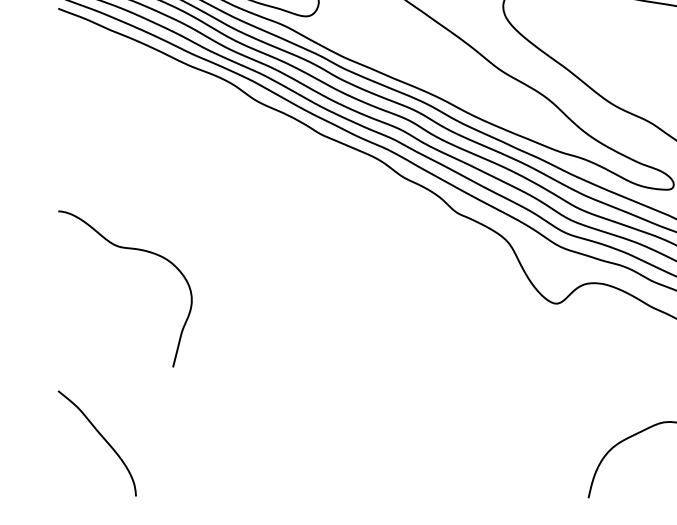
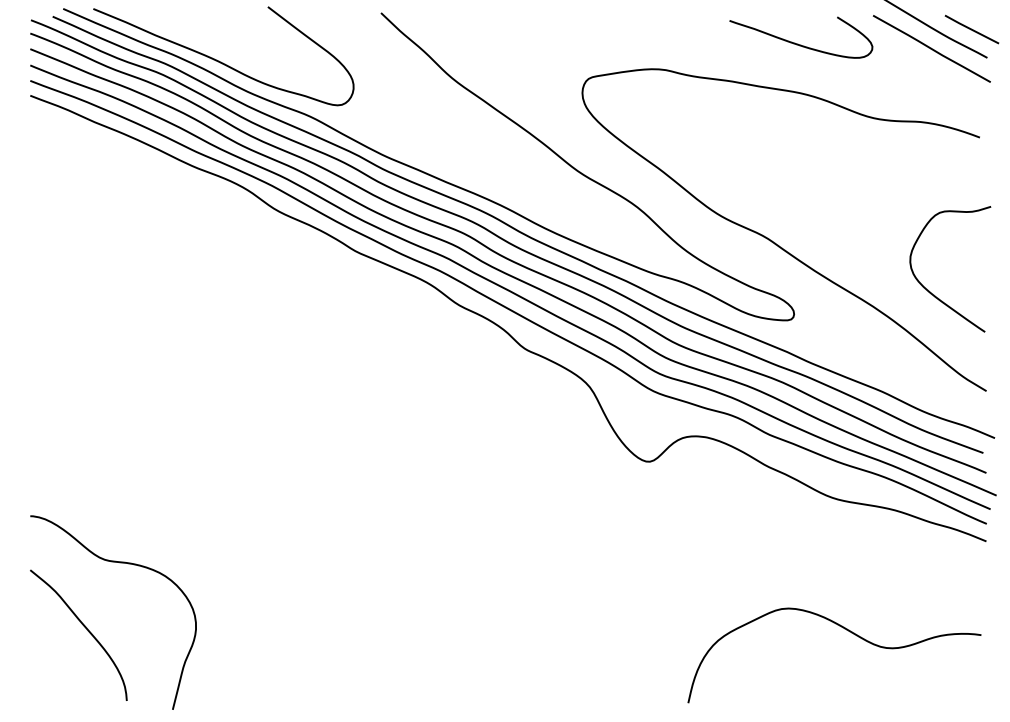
curve: (130, 249) -> (119, 563), moved

